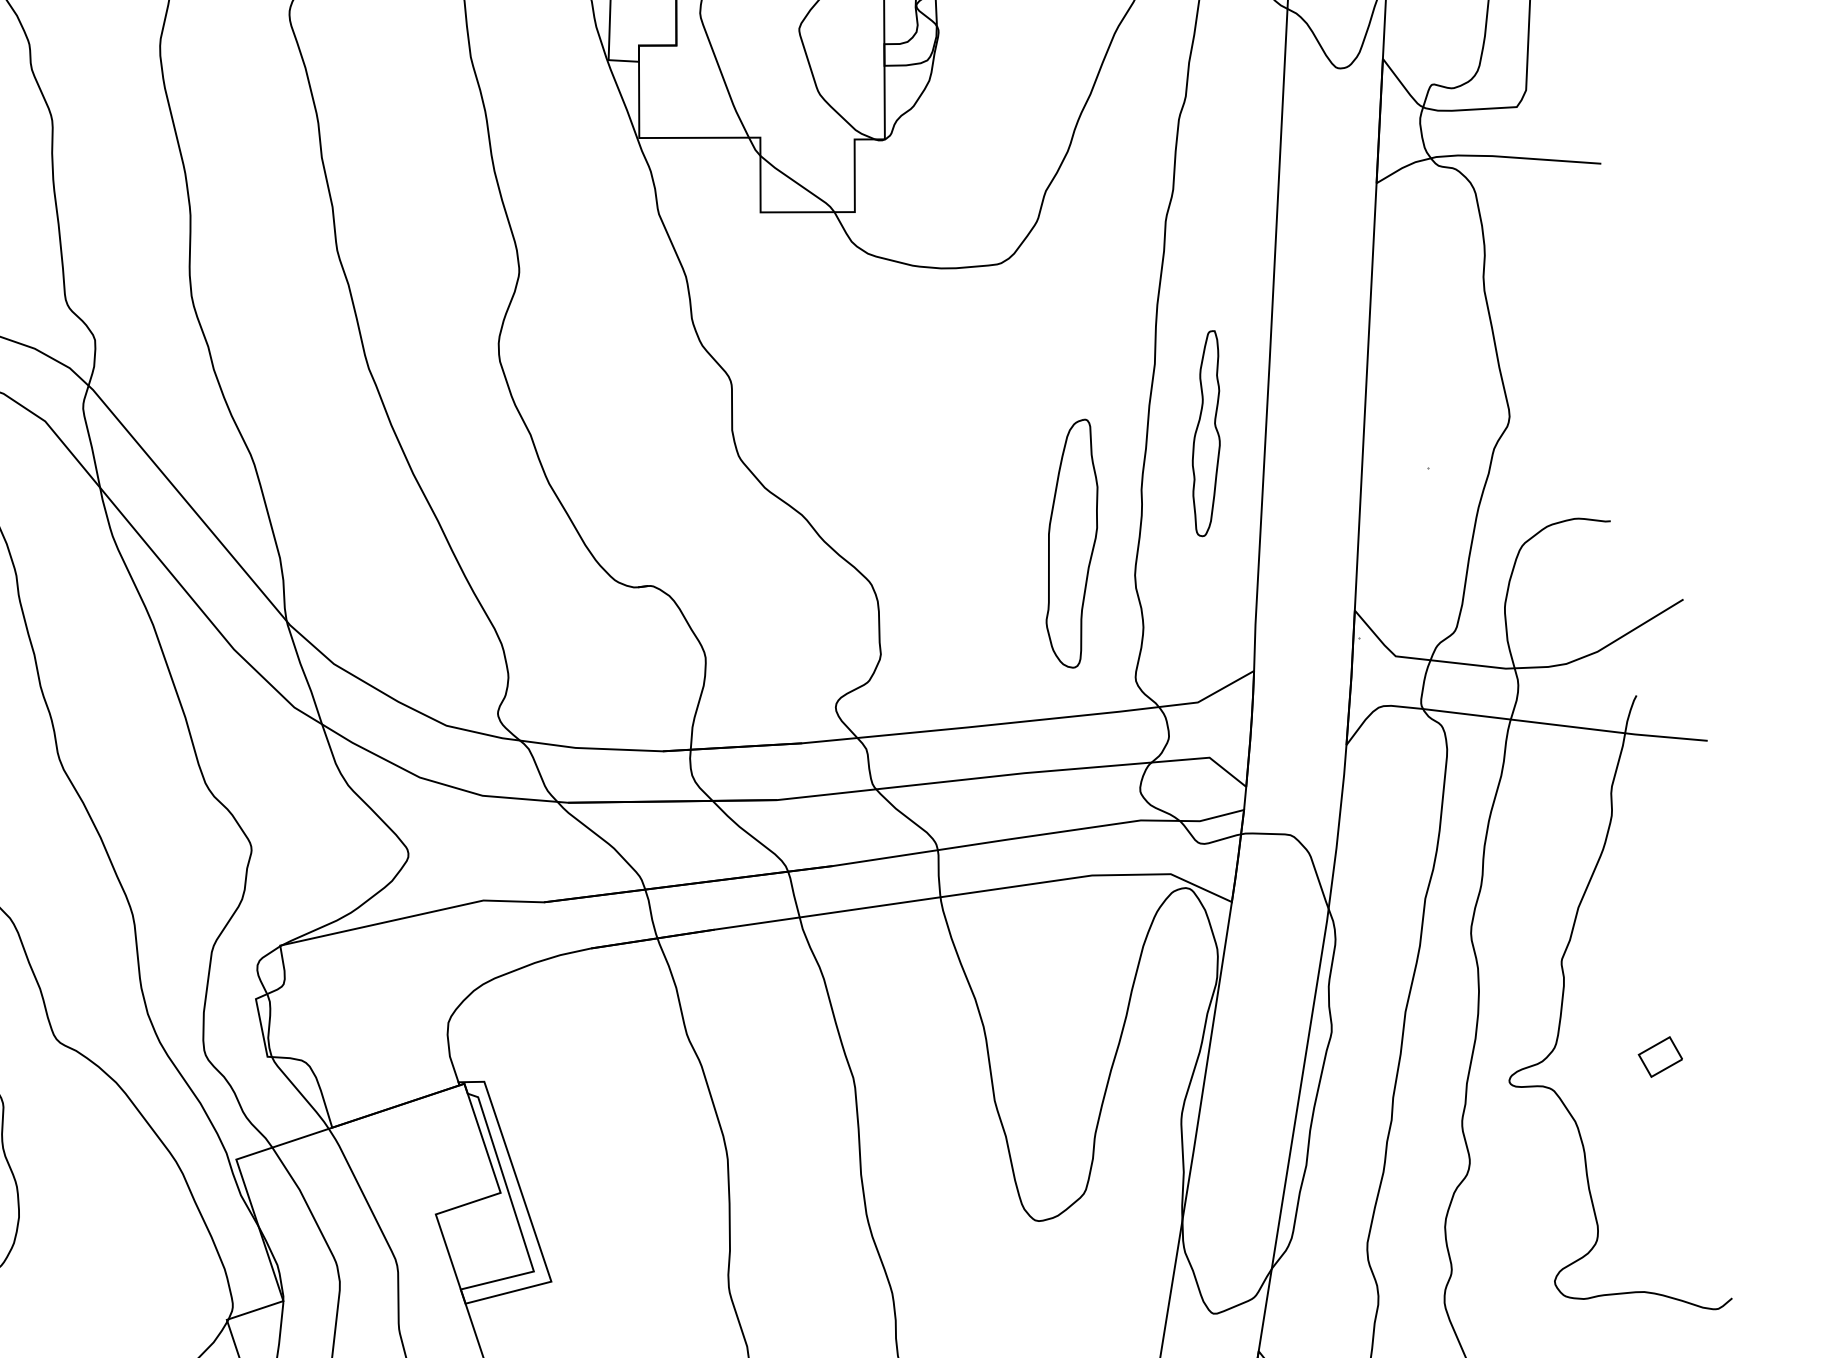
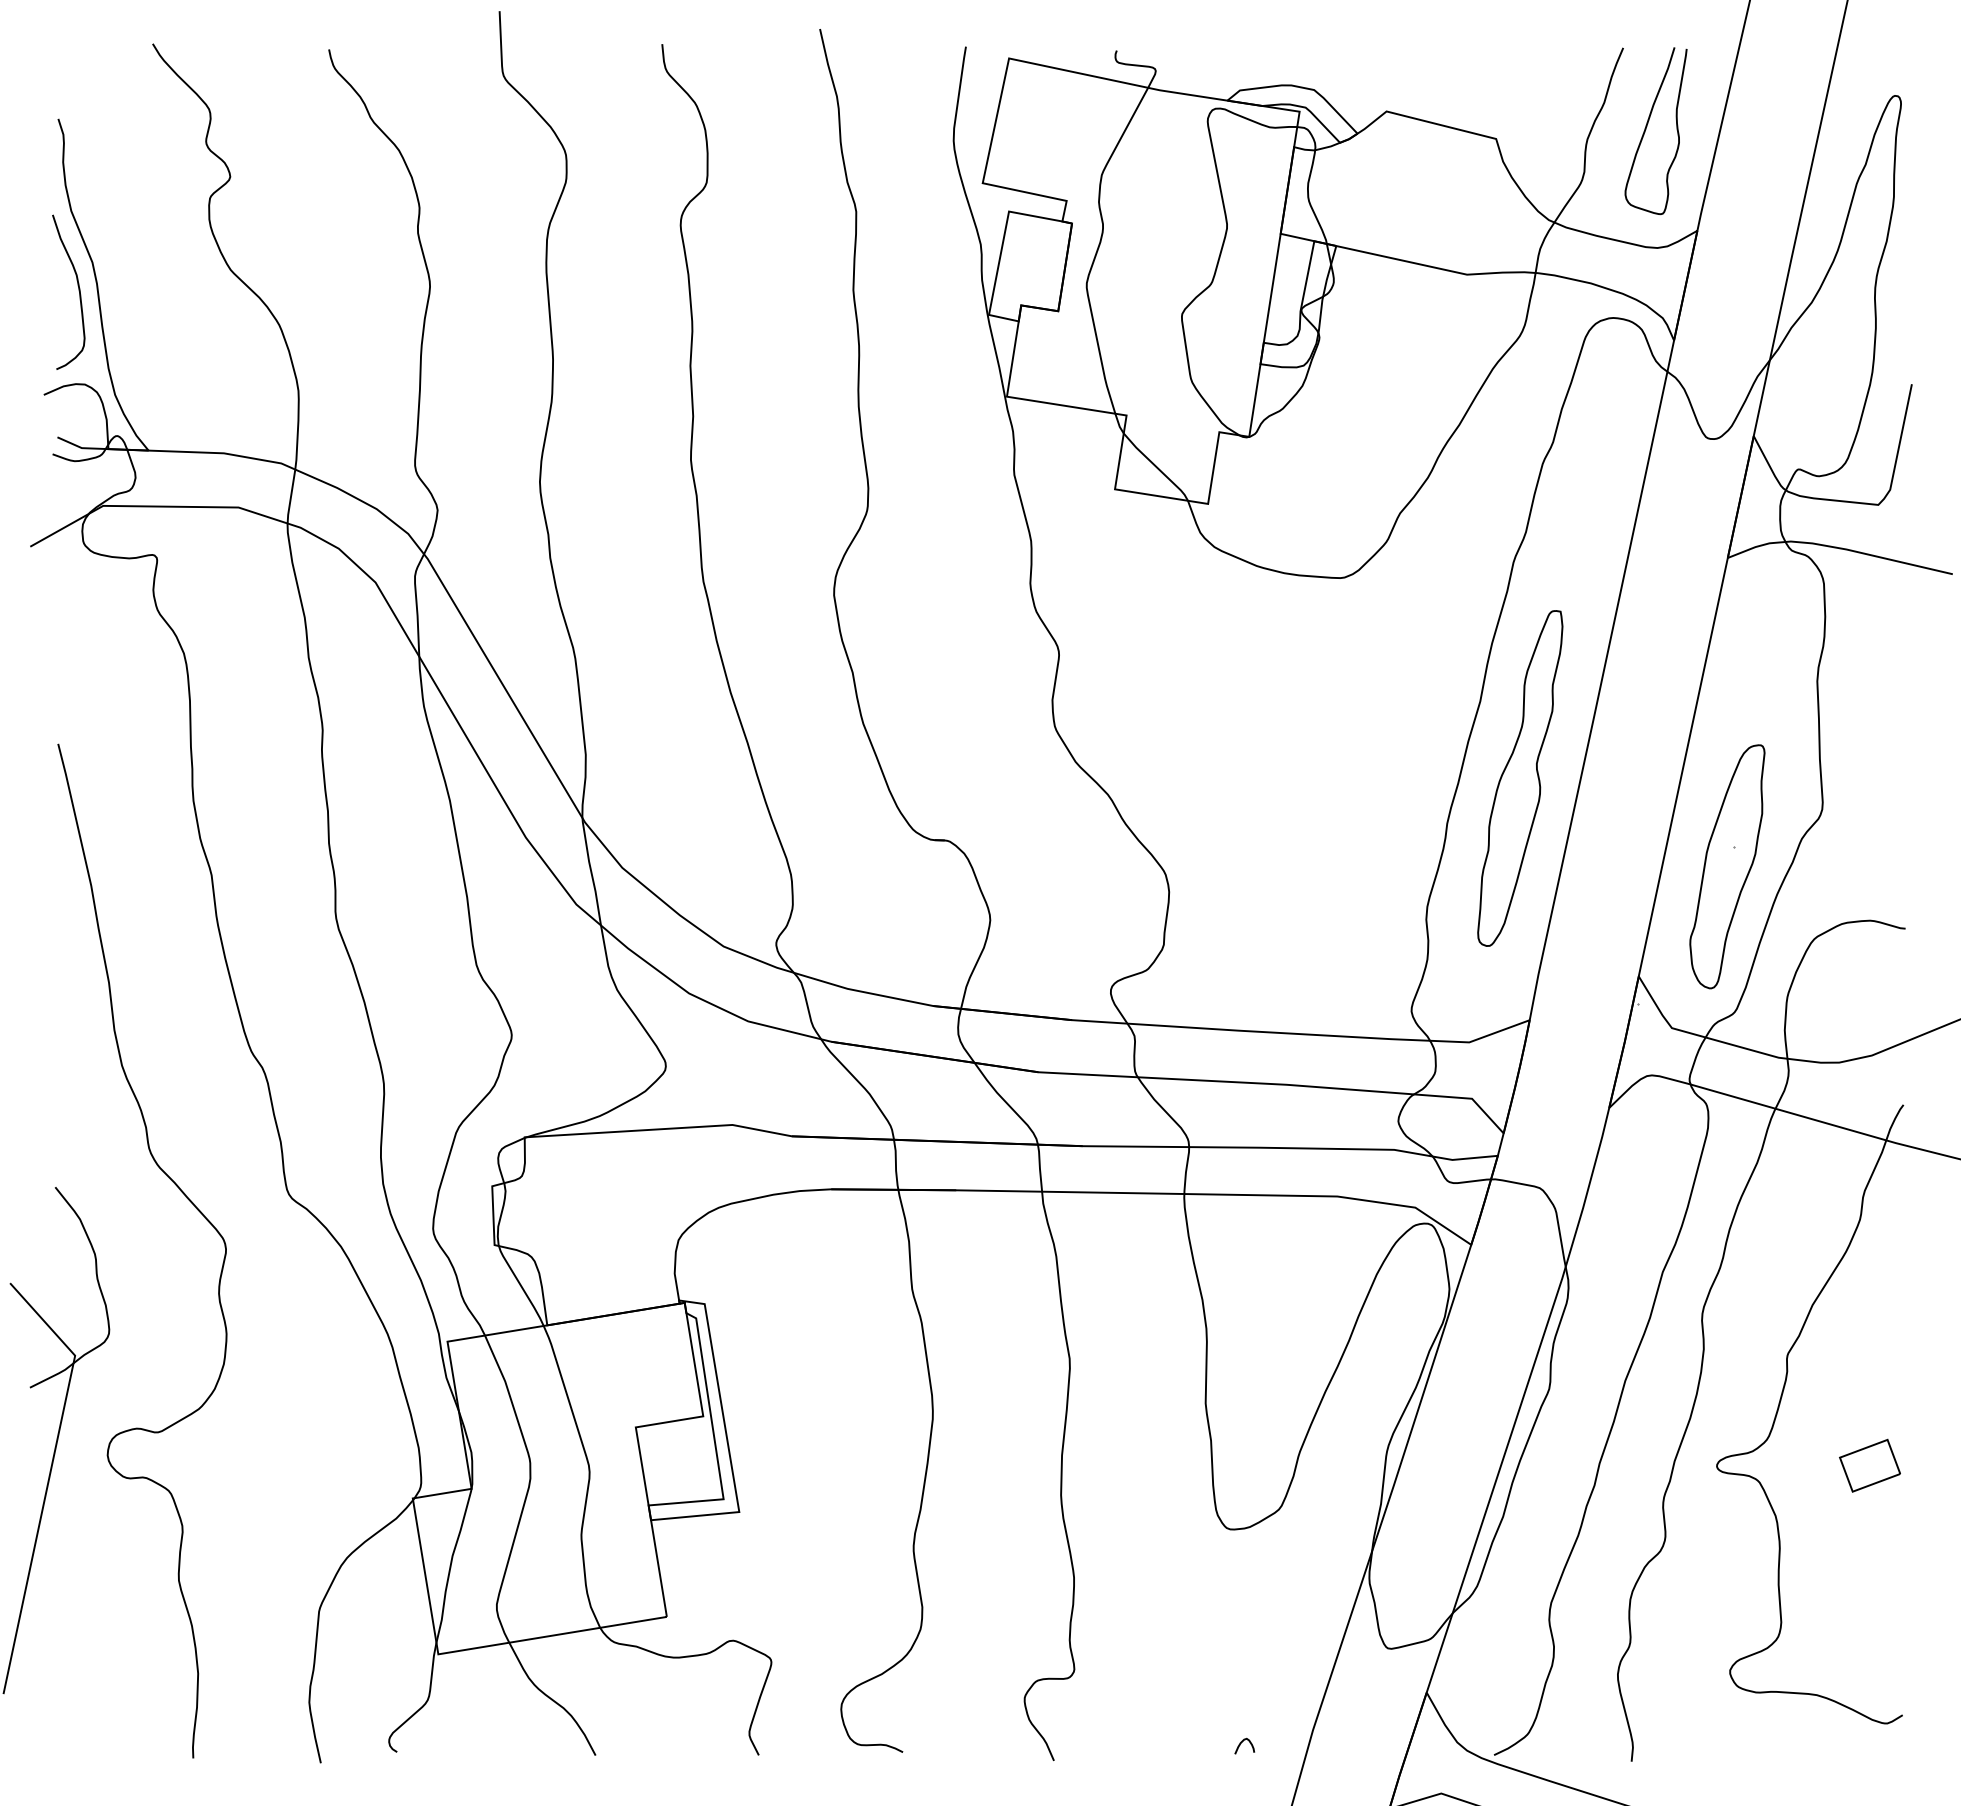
part: (1206, 433) -> (1520, 778), size x1.67
part: (1071, 544) -> (1727, 866), moved
part: (1660, 1056) -> (1869, 1465), size x1.43

